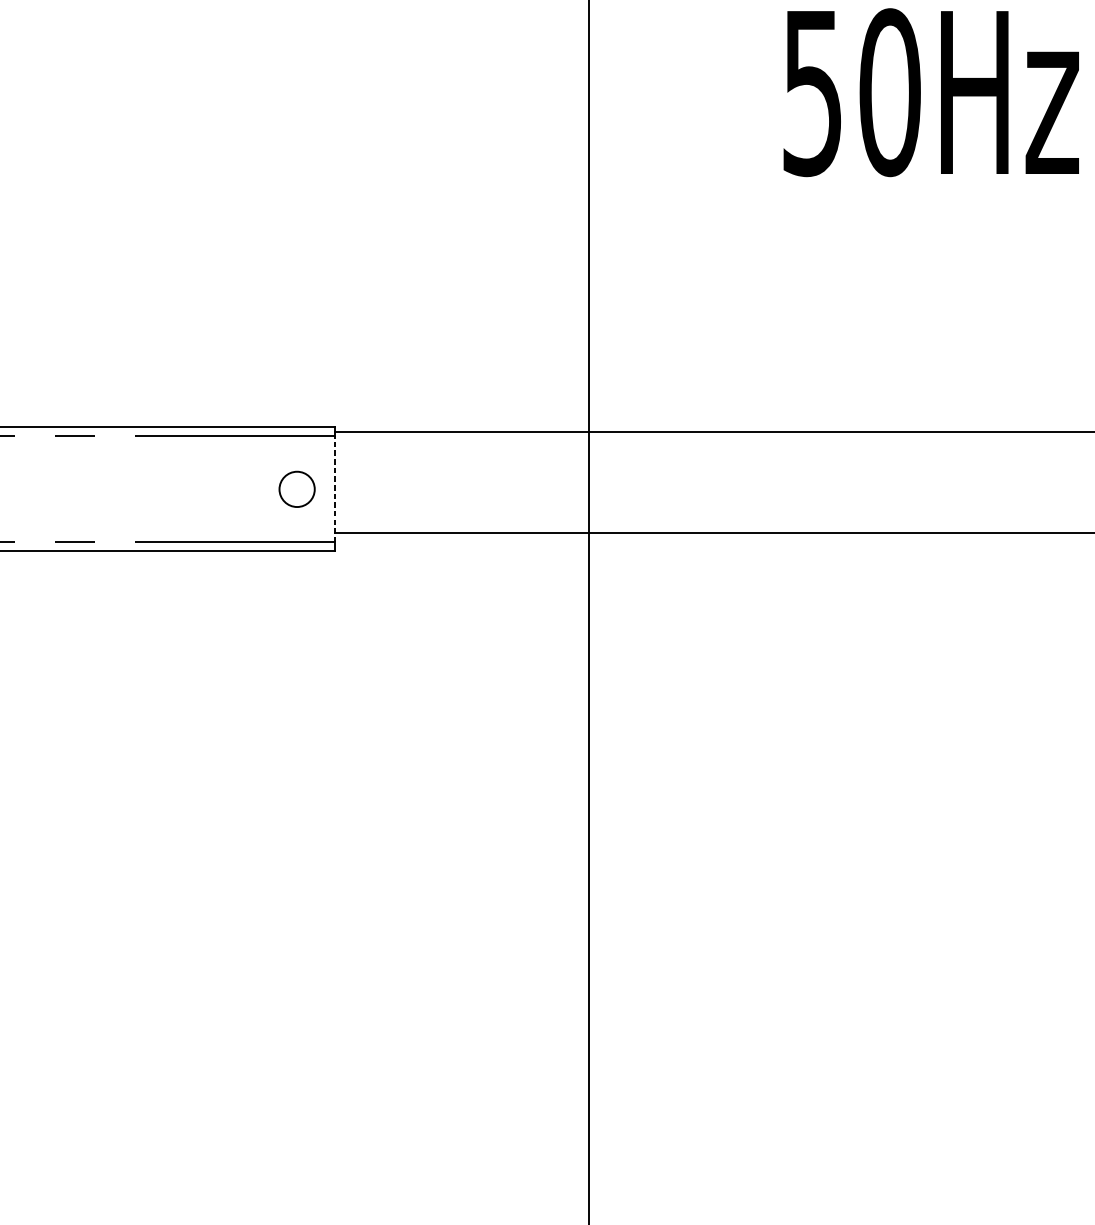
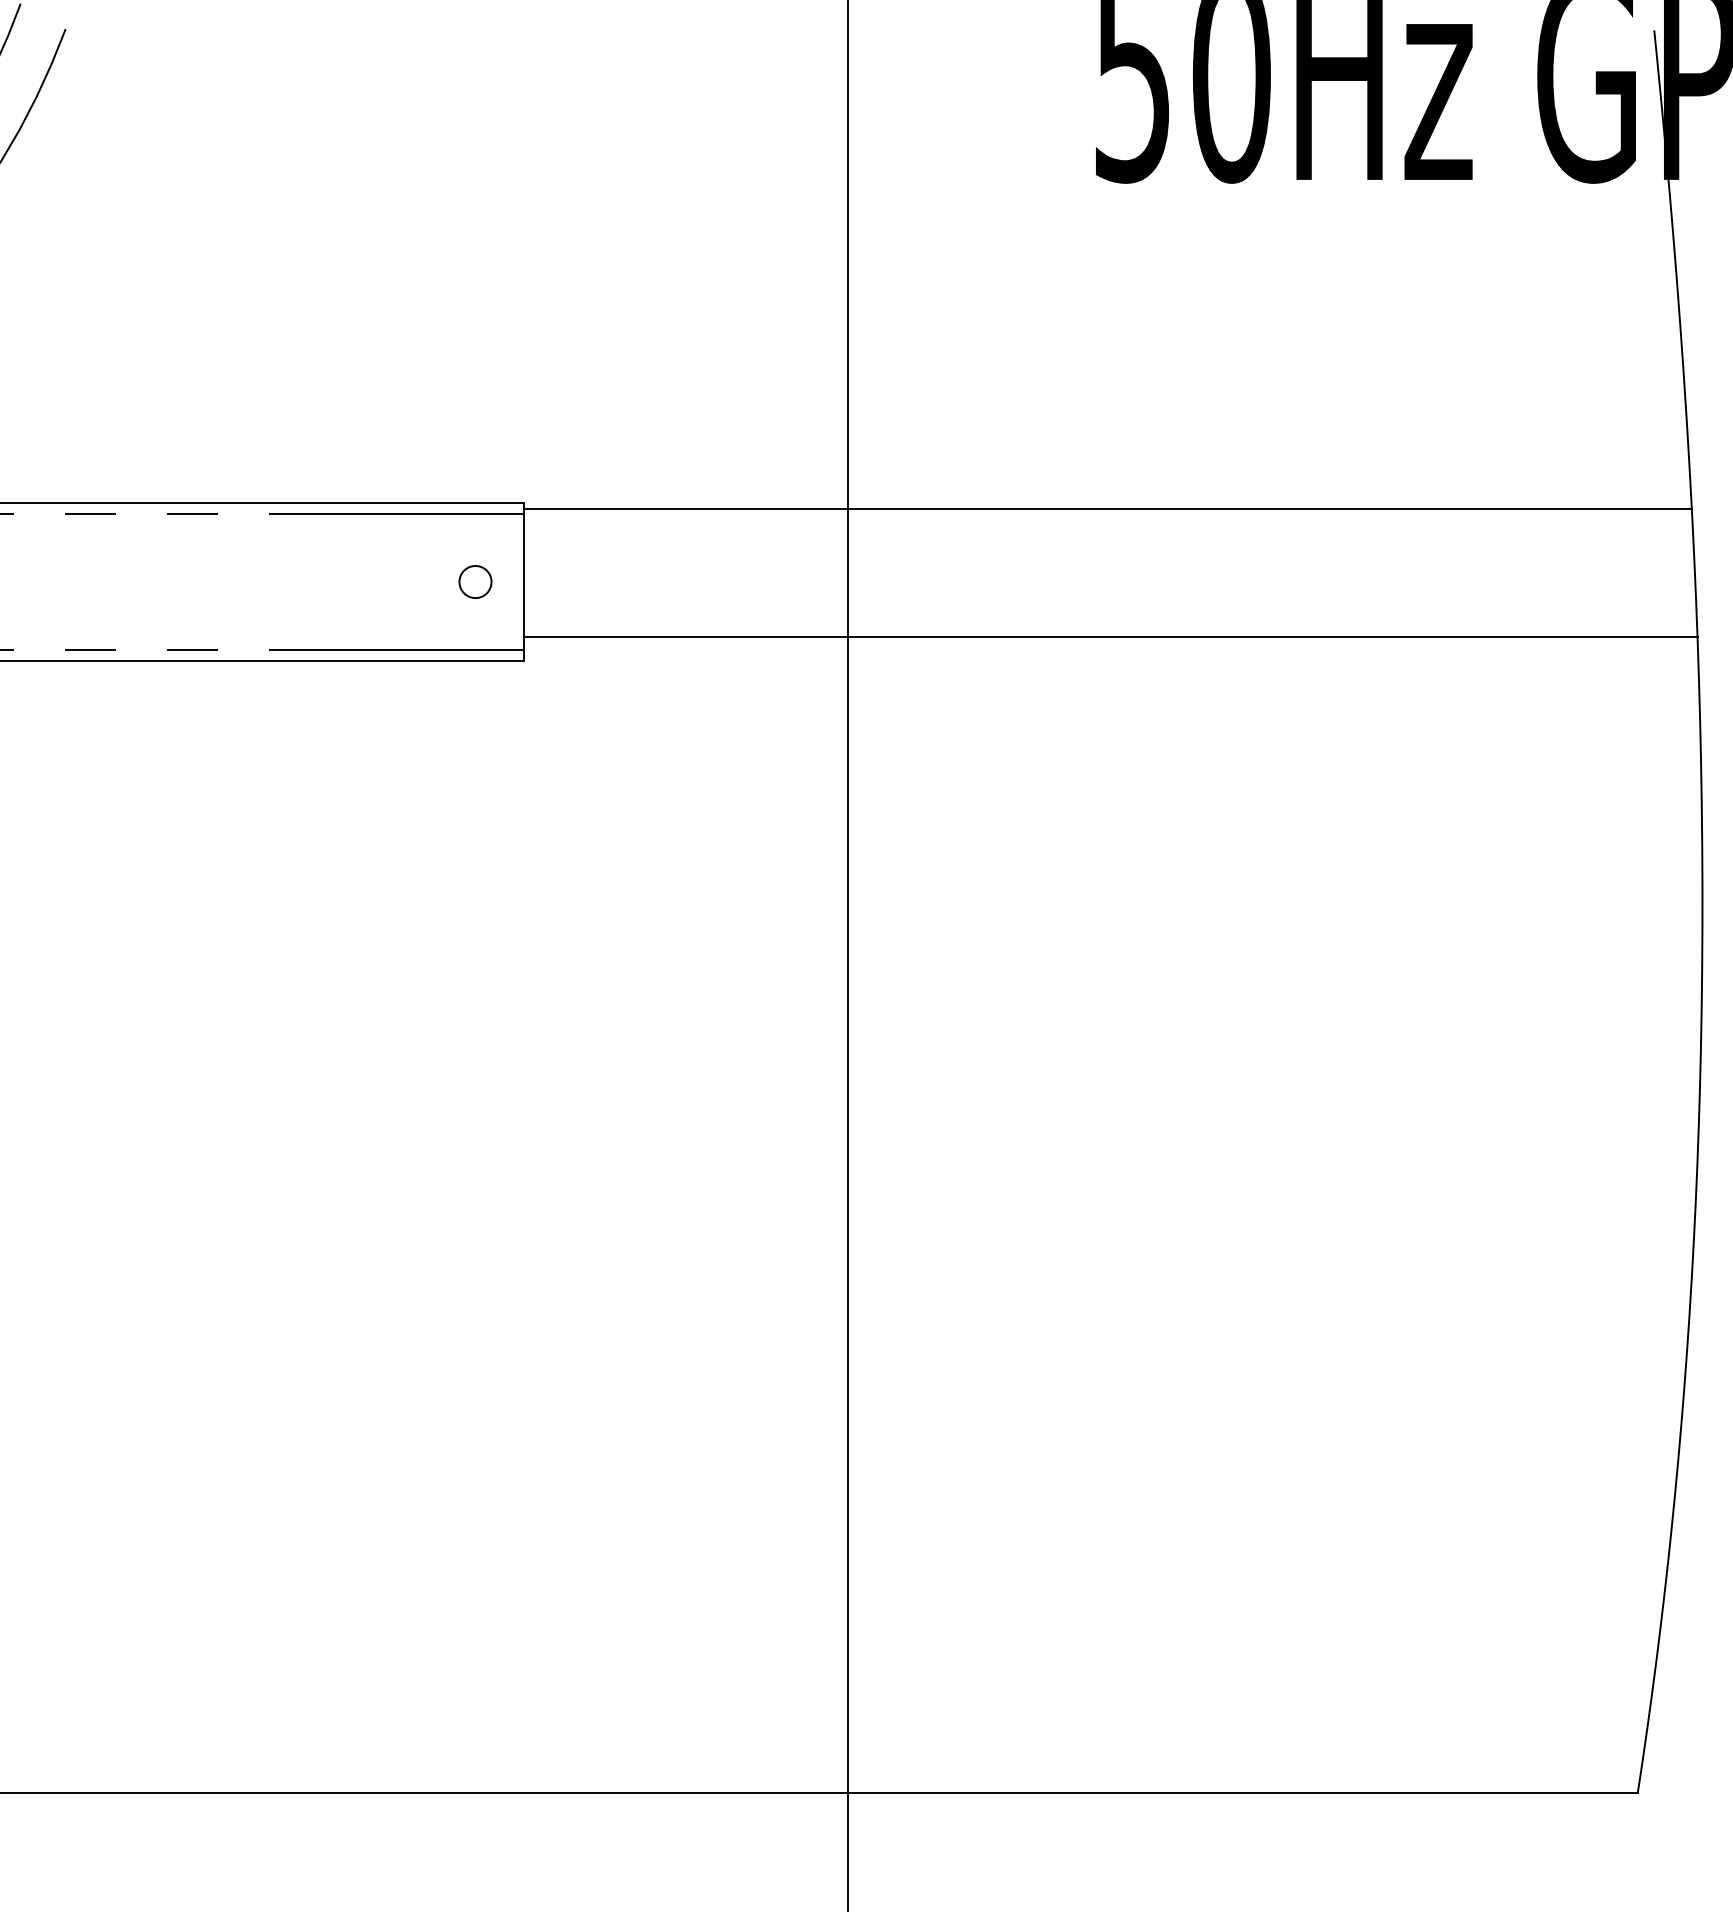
circle: (297, 488) -> (475, 581), size x0.71
line: (334, 489) -> (523, 582), dashed -> solid

